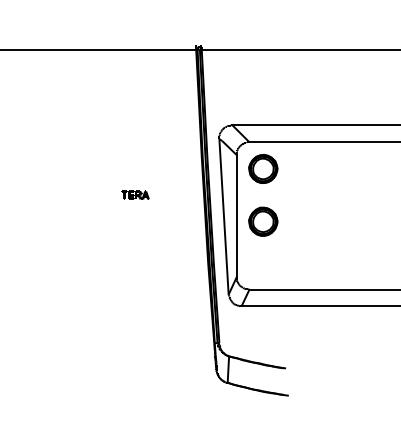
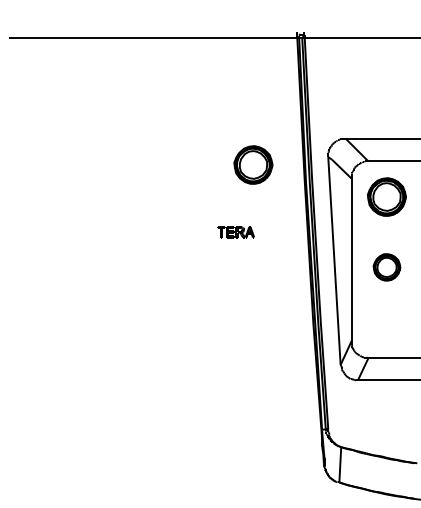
part: (163, 144) -> (253, 164), added
part: (135, 194) -> (236, 231), moved
part: (263, 221) -> (387, 267), size x0.7

